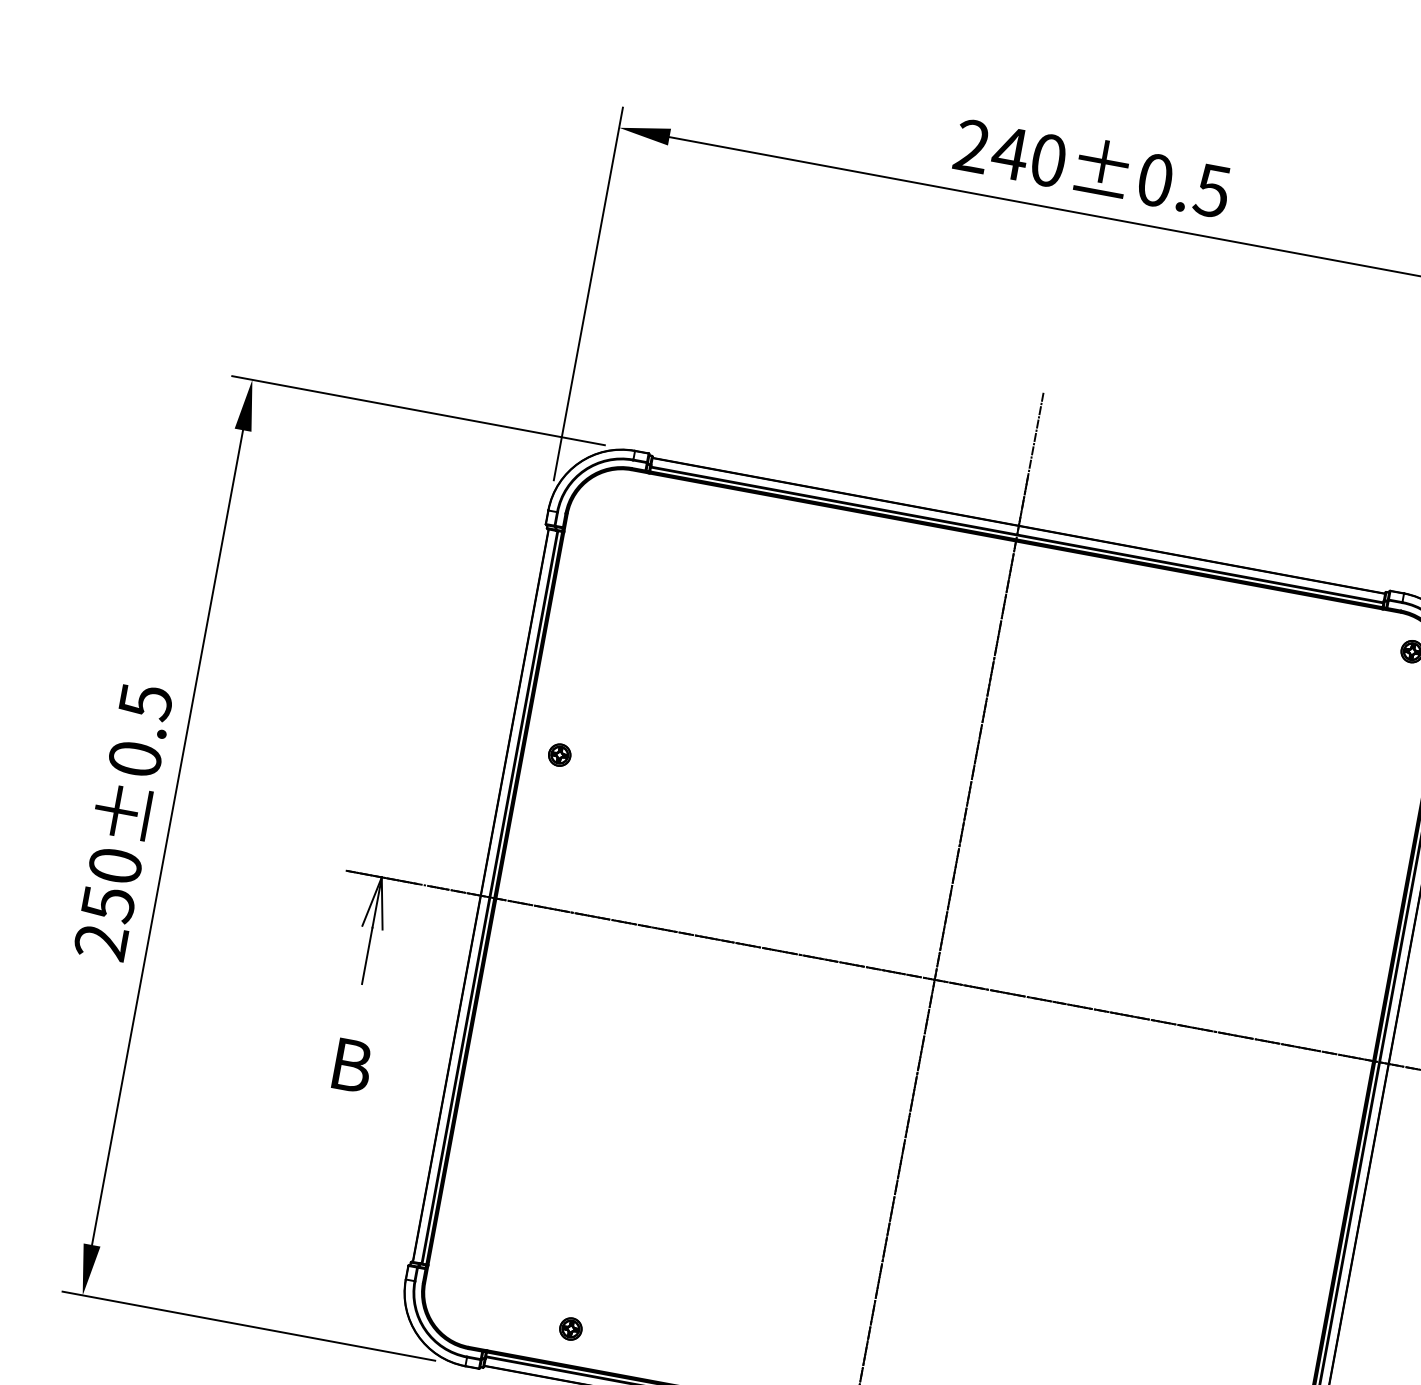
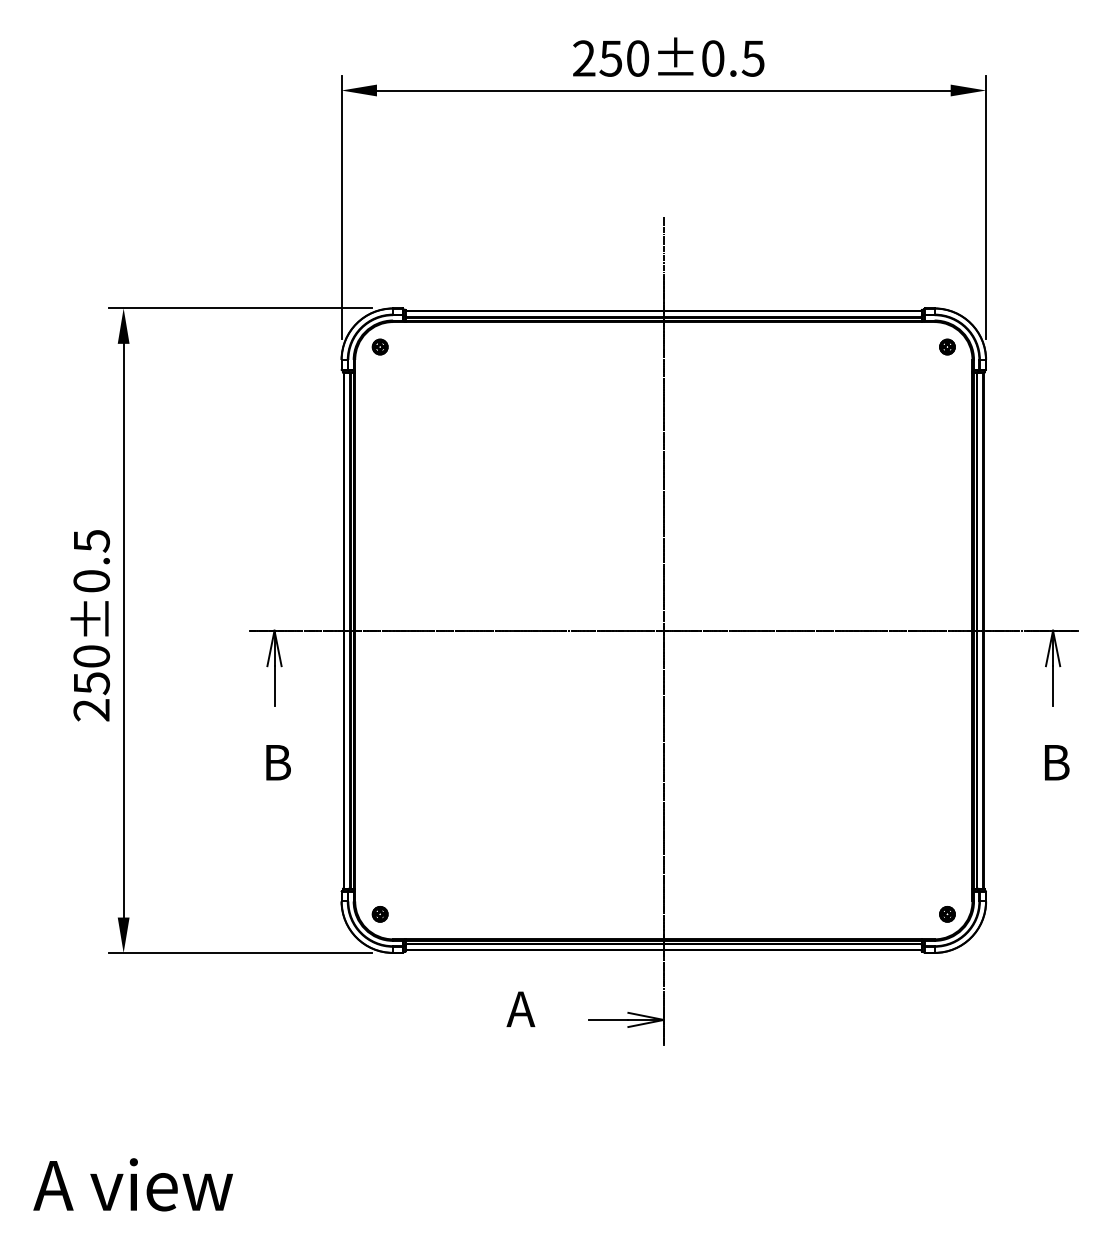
text: (1009, 153) -> (610, 58), 240±0.5 -> 250±0.5
part: (558, 754) -> (379, 346), moved
part: (569, 1329) -> (379, 914), moved

